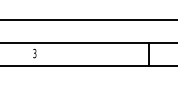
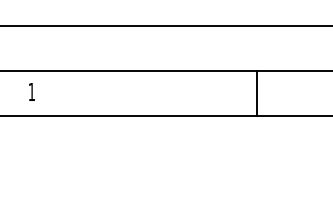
text: (34, 53) -> (31, 91), 3 -> 1

